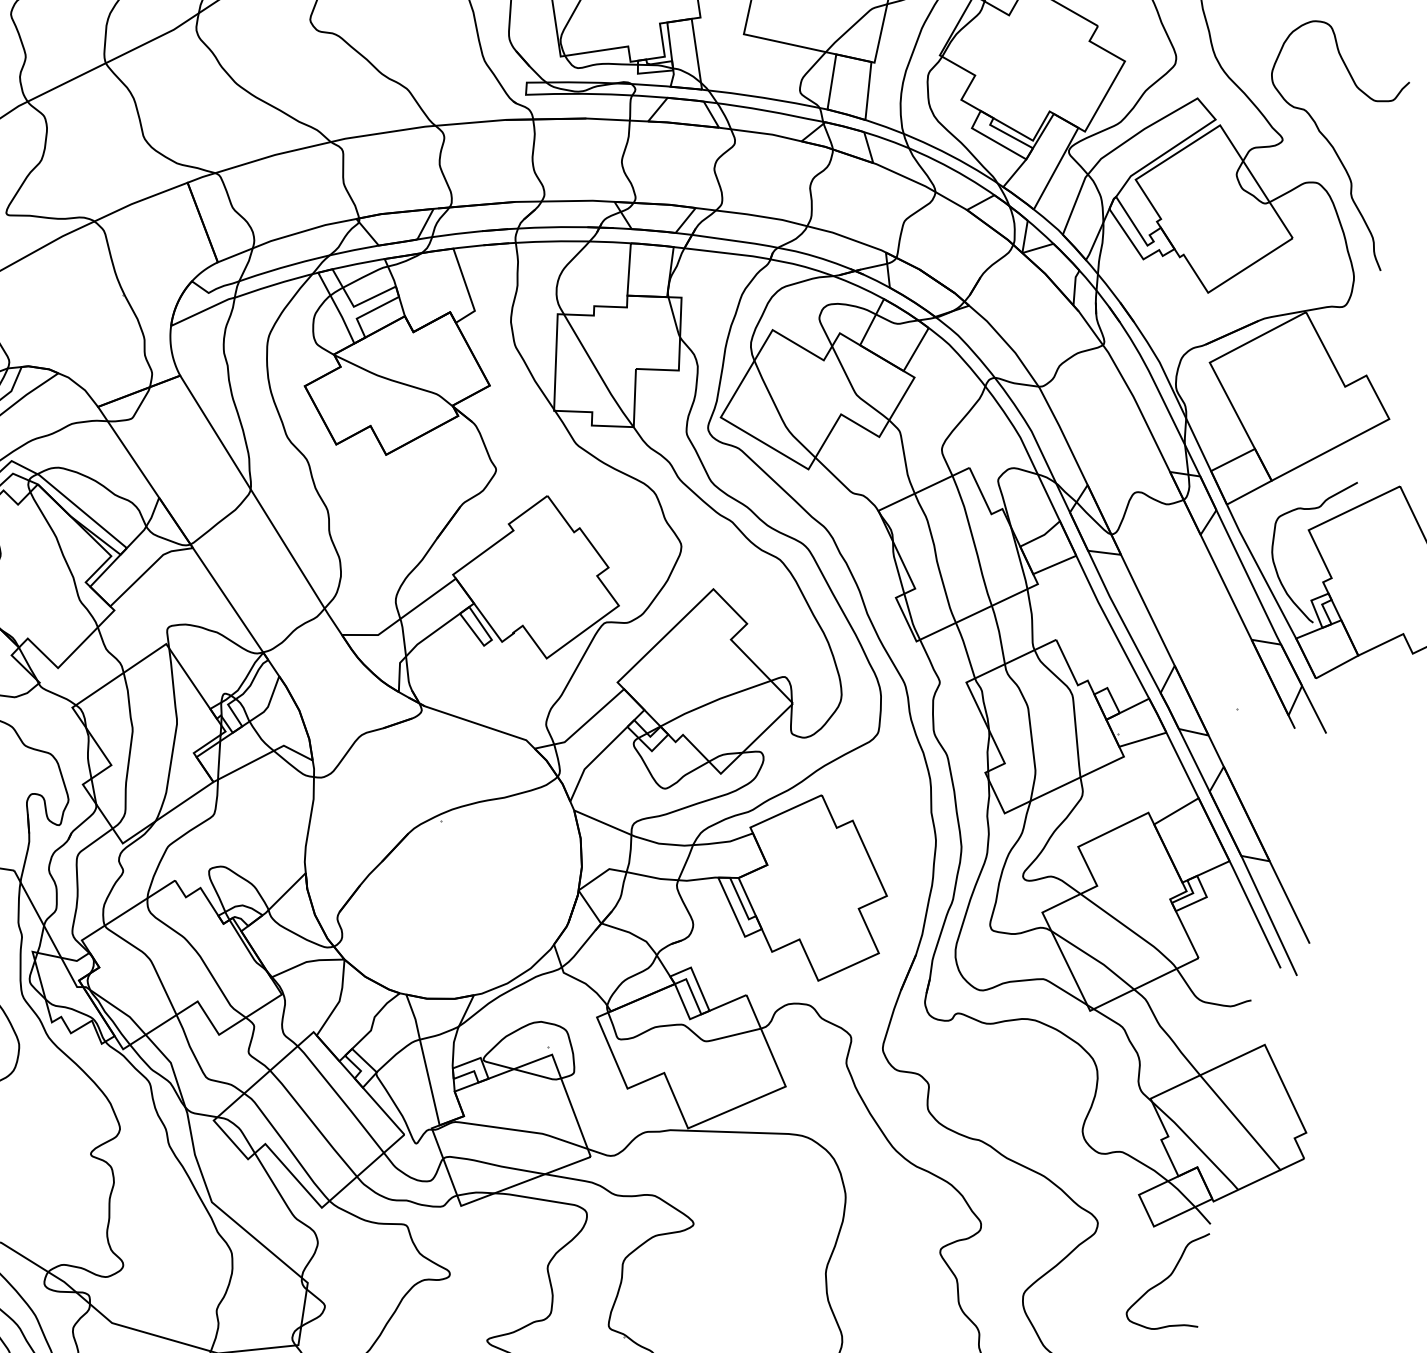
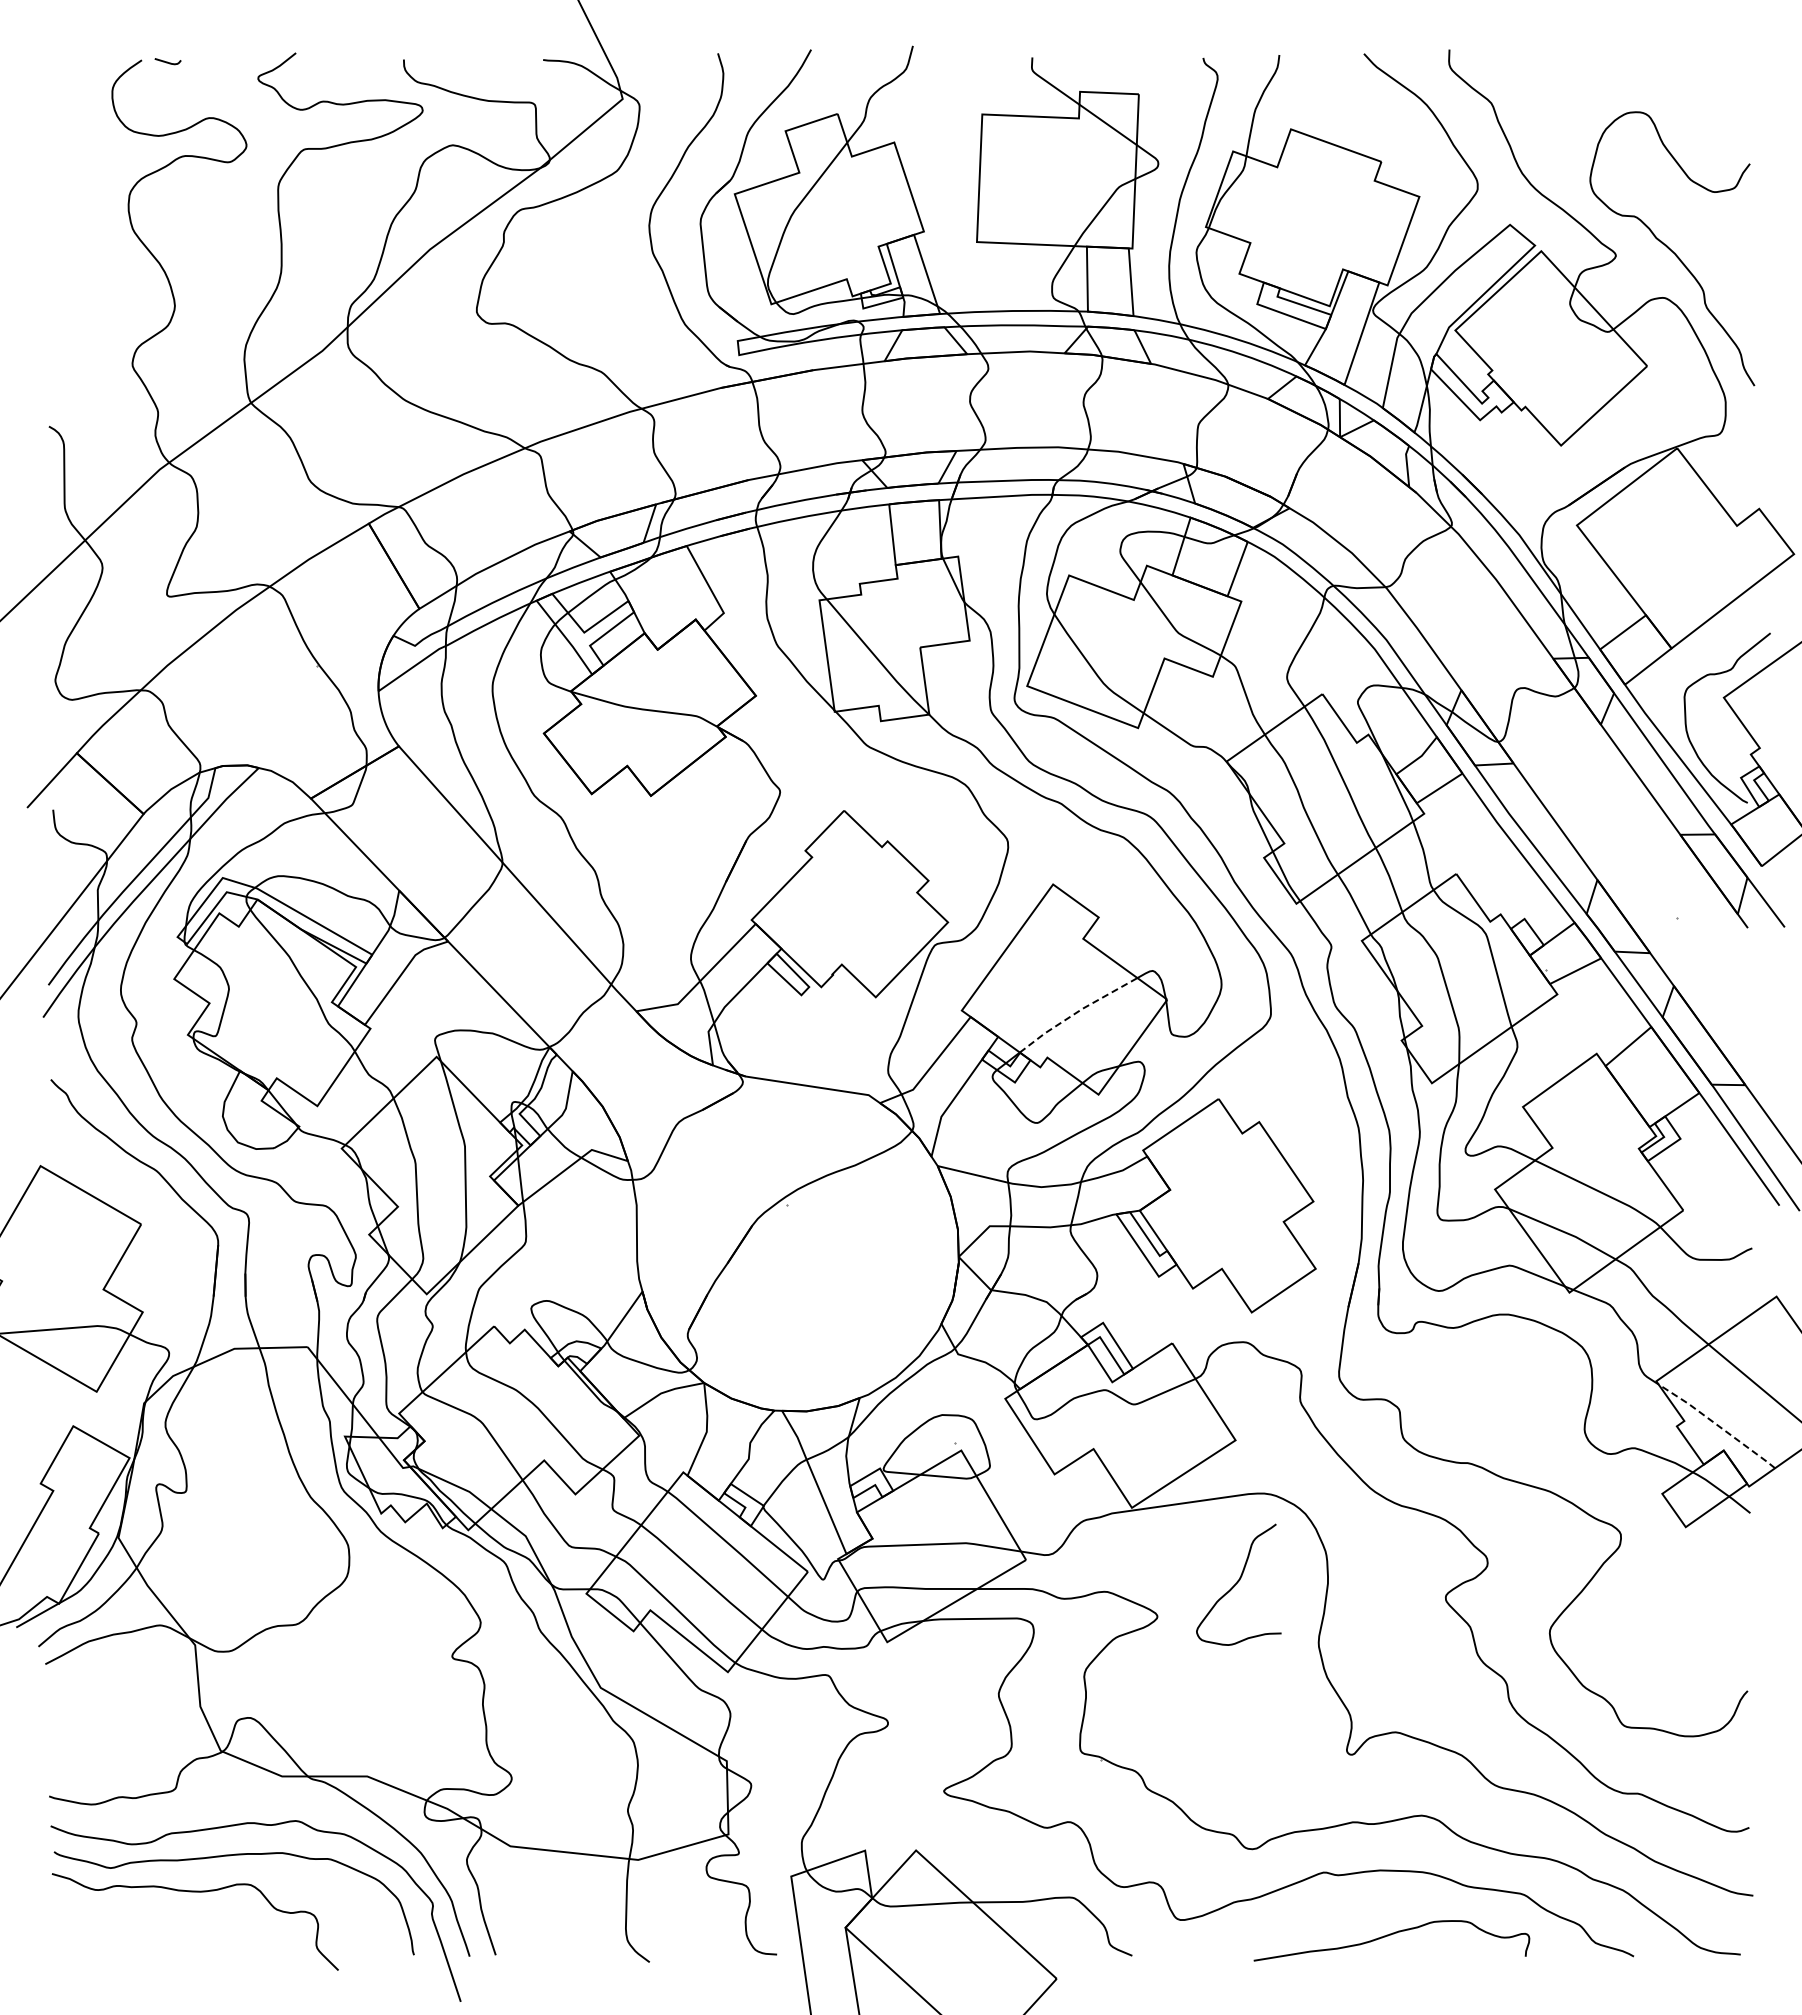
line: (715, 701) -> (1077, 1012), solid -> dashed
line: (1195, 1144) -> (1717, 1424), solid -> dashed
curve: (1168, 1278) -> (1237, 1583), moved

